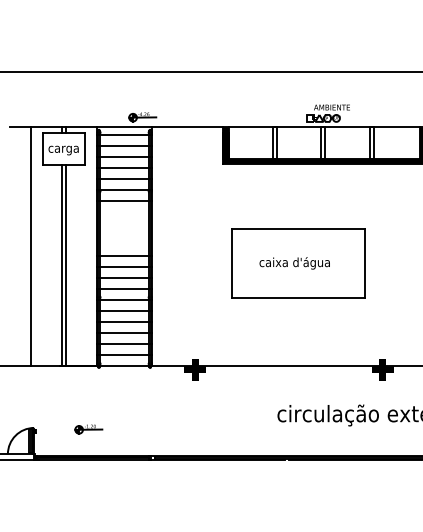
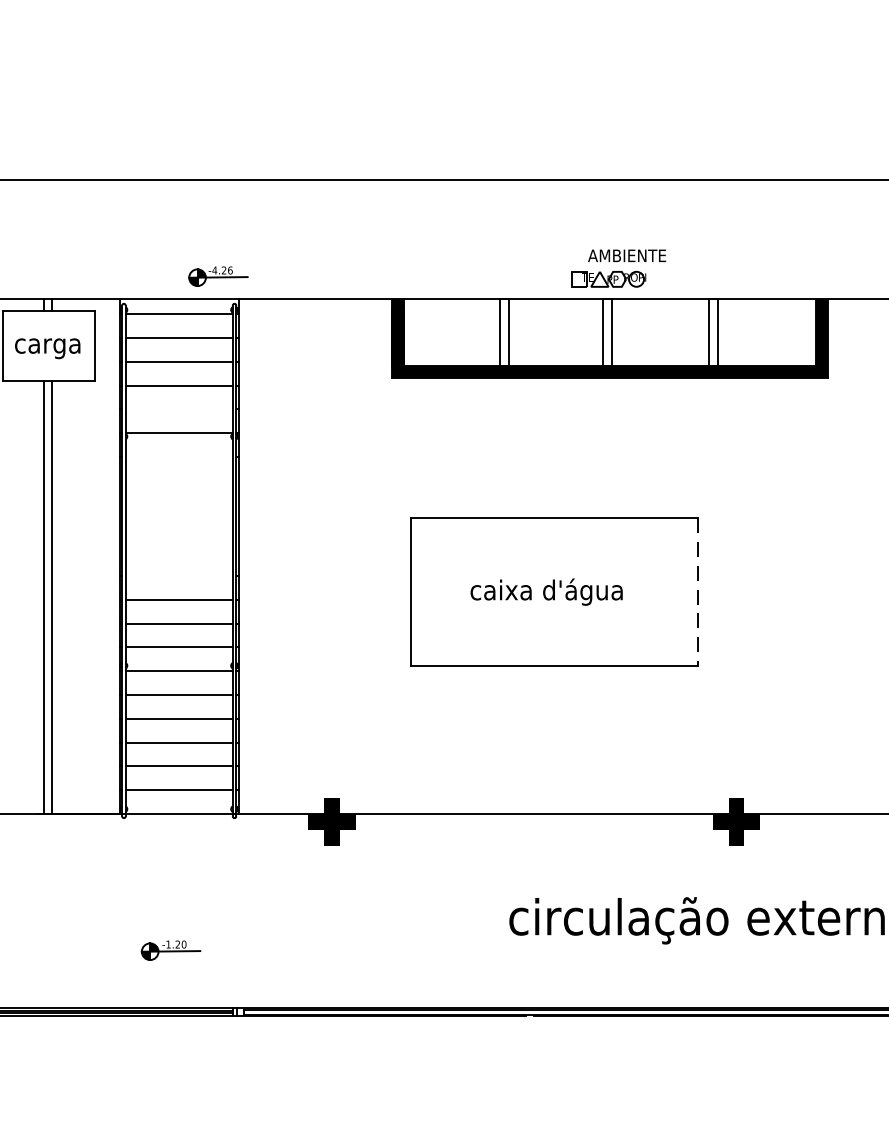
line: (124, 178) -> (179, 409), removed
line: (124, 200) -> (179, 456), removed
line: (124, 255) -> (179, 575), removed
line: (364, 263) -> (697, 592), solid -> dashed
part: (88, 429) -> (170, 950), moved

